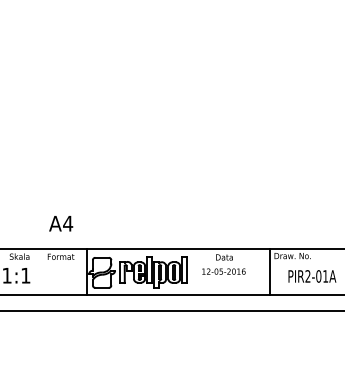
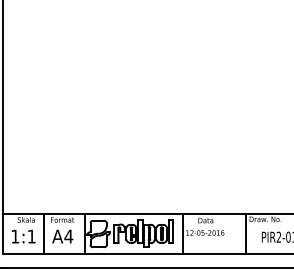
text: (61, 223) -> (63, 236), moved
line: (39, 272) -> (43, 233), added
line: (198, 272) -> (183, 233), added

